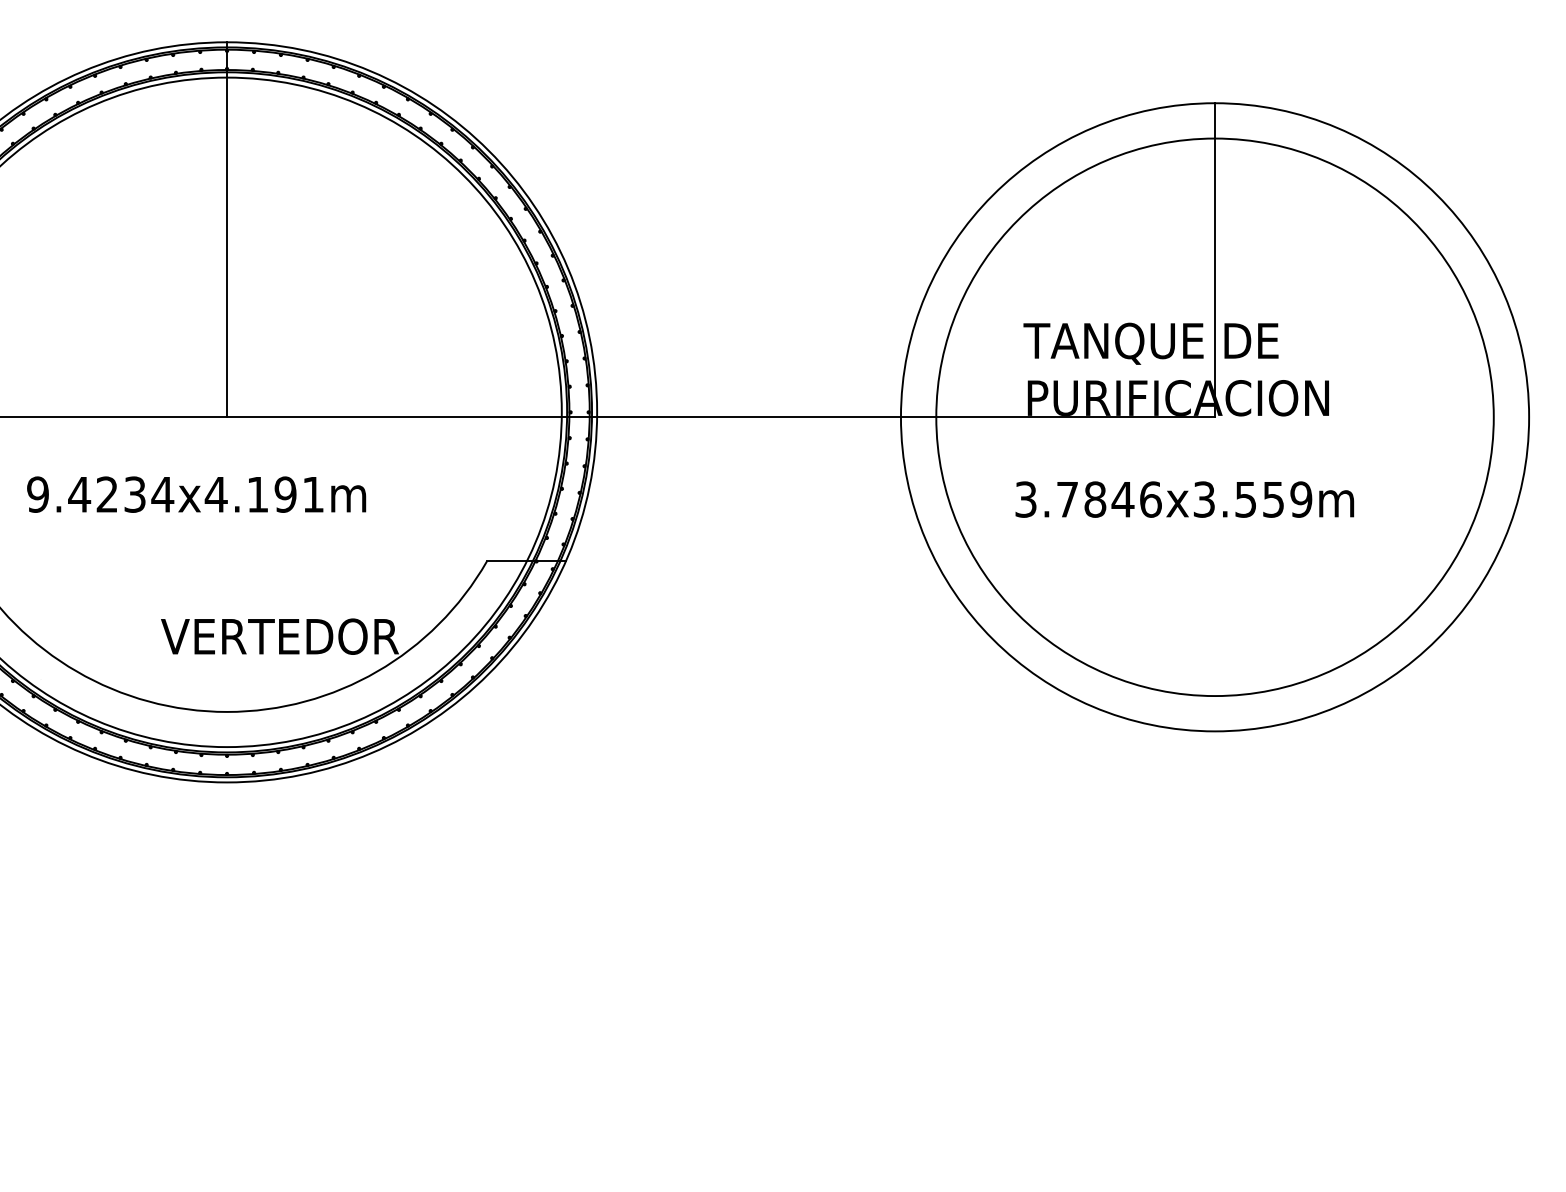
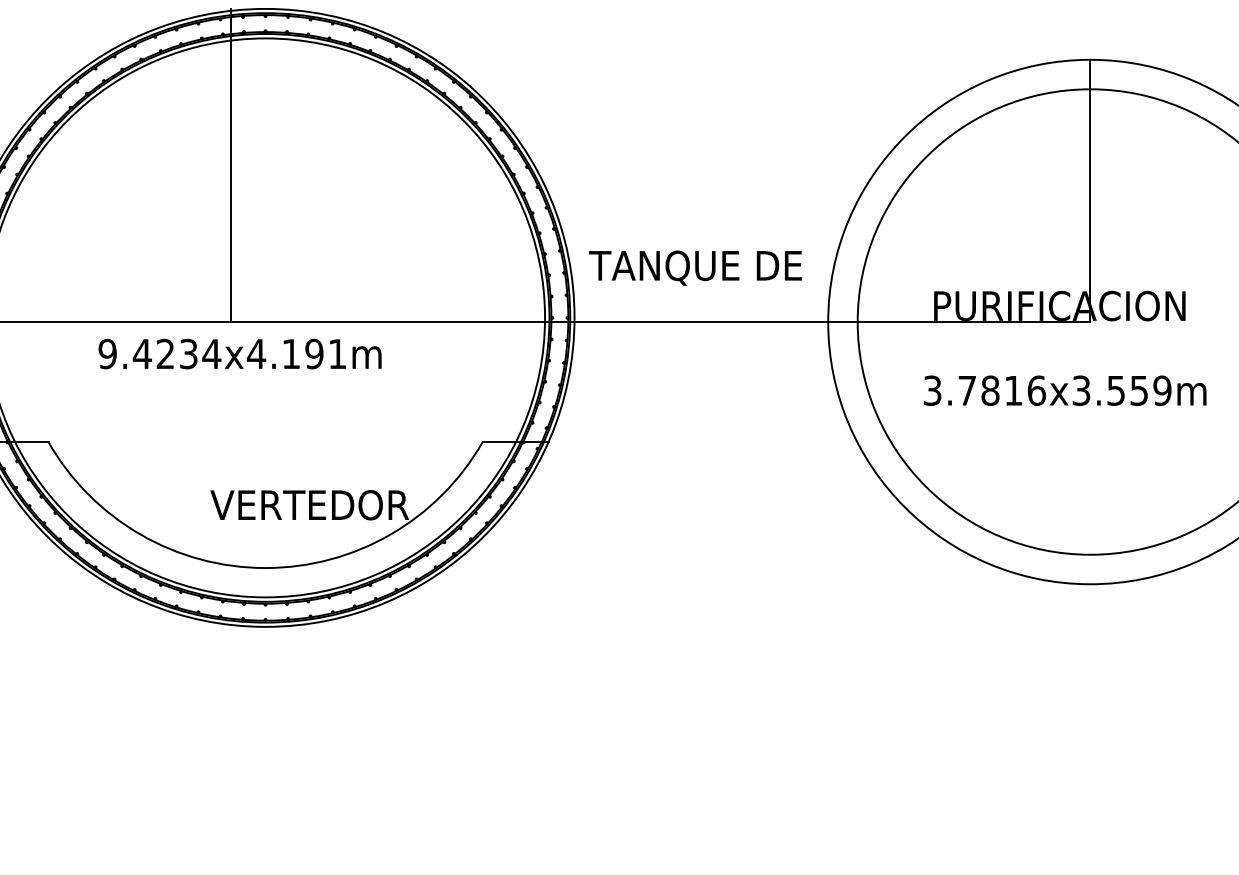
line: (227, 229) -> (231, 165), moved
text: (1150, 343) -> (695, 267), moved
text: (196, 494) -> (240, 353), moved
text: (1122, 499) -> (1013, 390), 3.7846x3.559m -> 3.7816x3.559m

